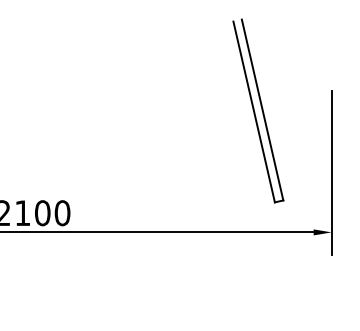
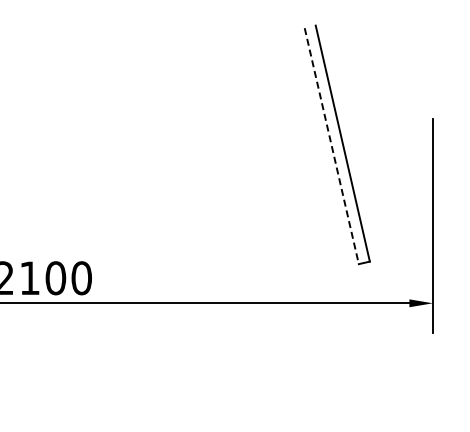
line: (253, 112) -> (331, 146), solid -> dashed

